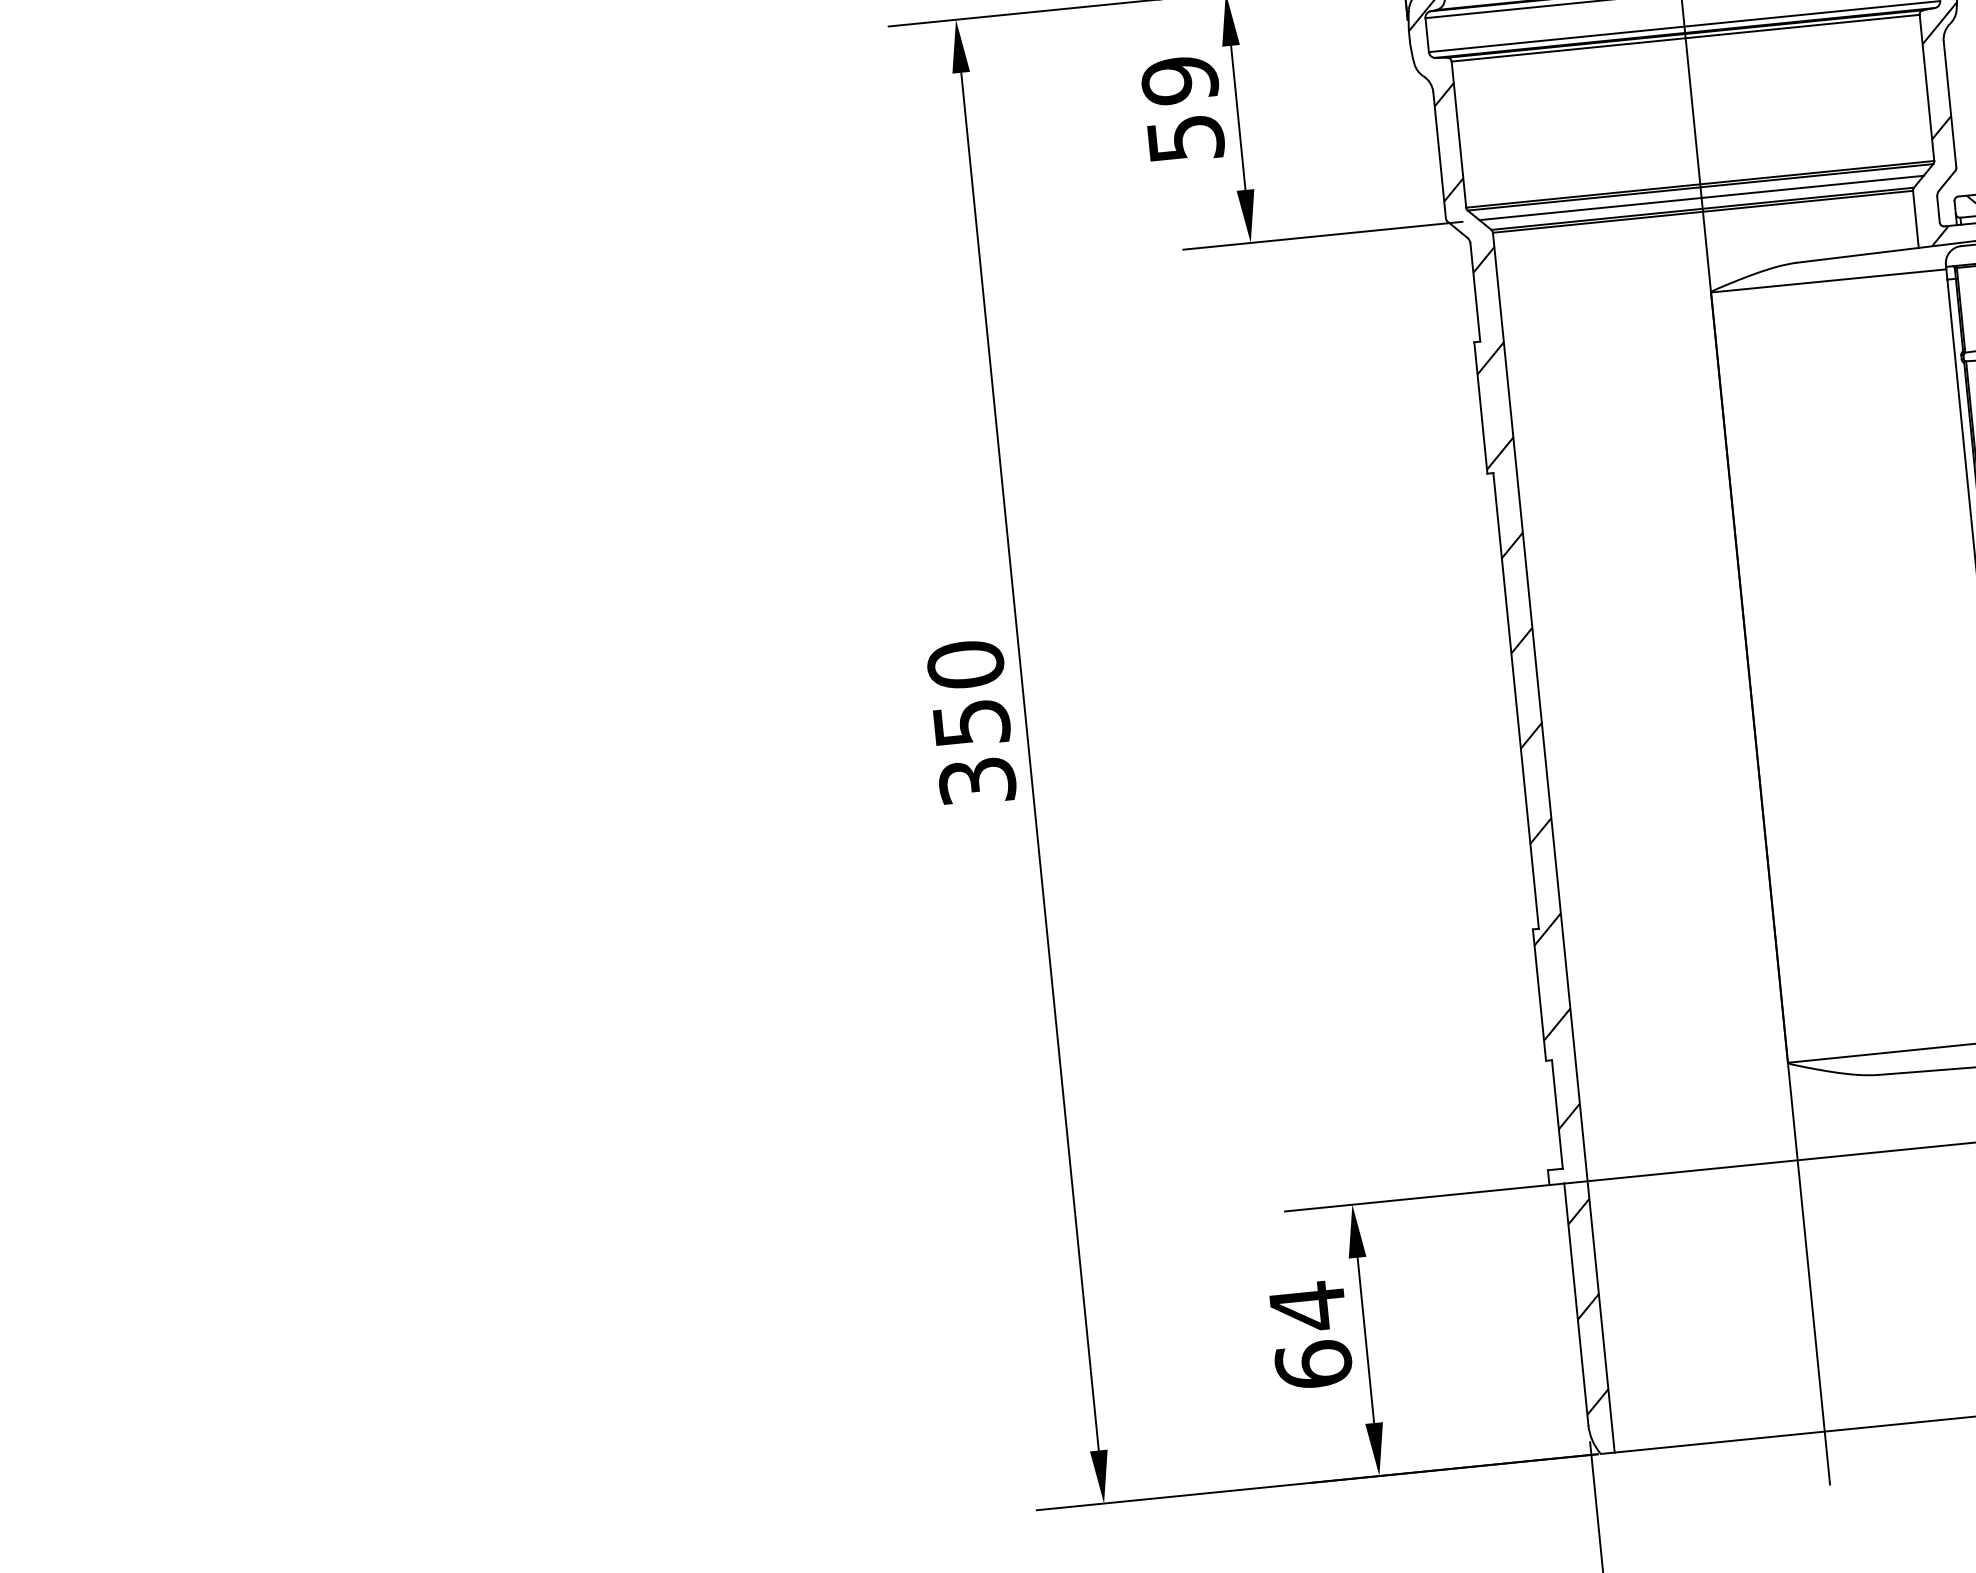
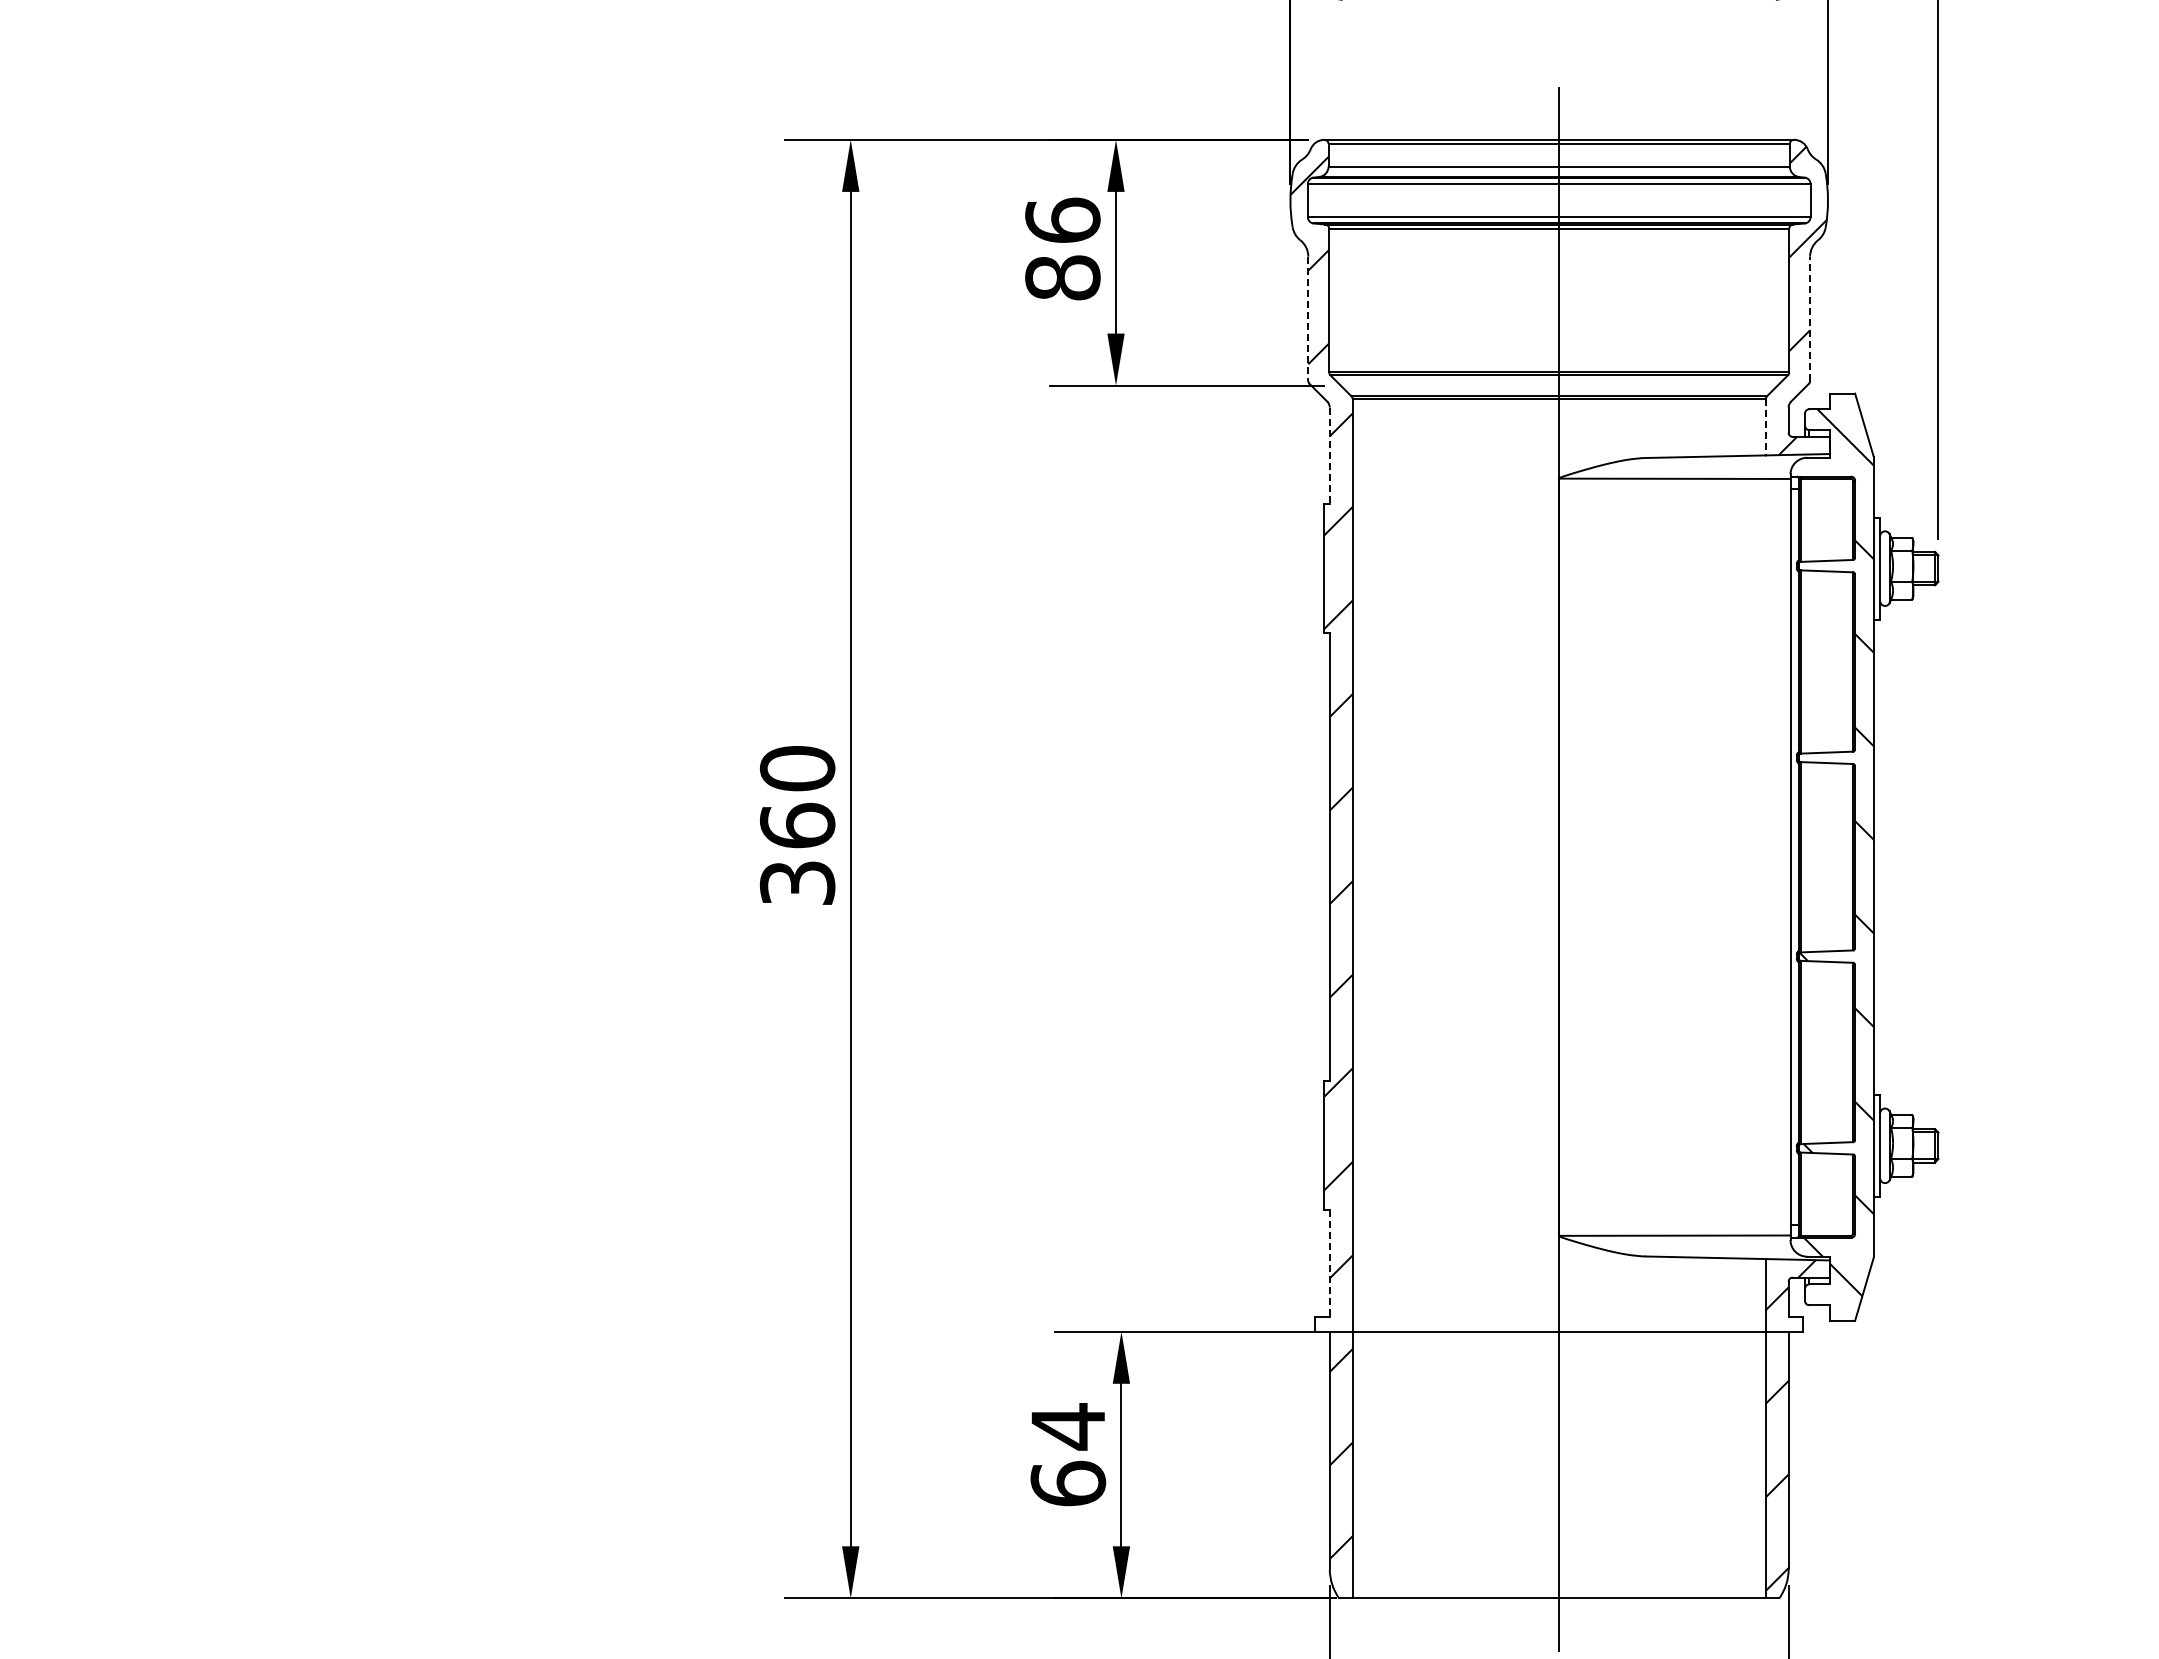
line: (1950, 104) -> (1810, 318), solid -> dashed
text: (1182, 108) -> (1062, 248), 59 -> 86
line: (1439, 156) -> (1308, 319), solid -> dashed
line: (1700, 197) -> (1558, 385), removed
line: (1915, 219) -> (1765, 427), solid -> dashed
line: (1475, 293) -> (1329, 456), solid -> dashed
text: (971, 722) -> (797, 825), 350 -> 360
line: (1557, 1115) -> (1329, 1264), solid -> dashed

